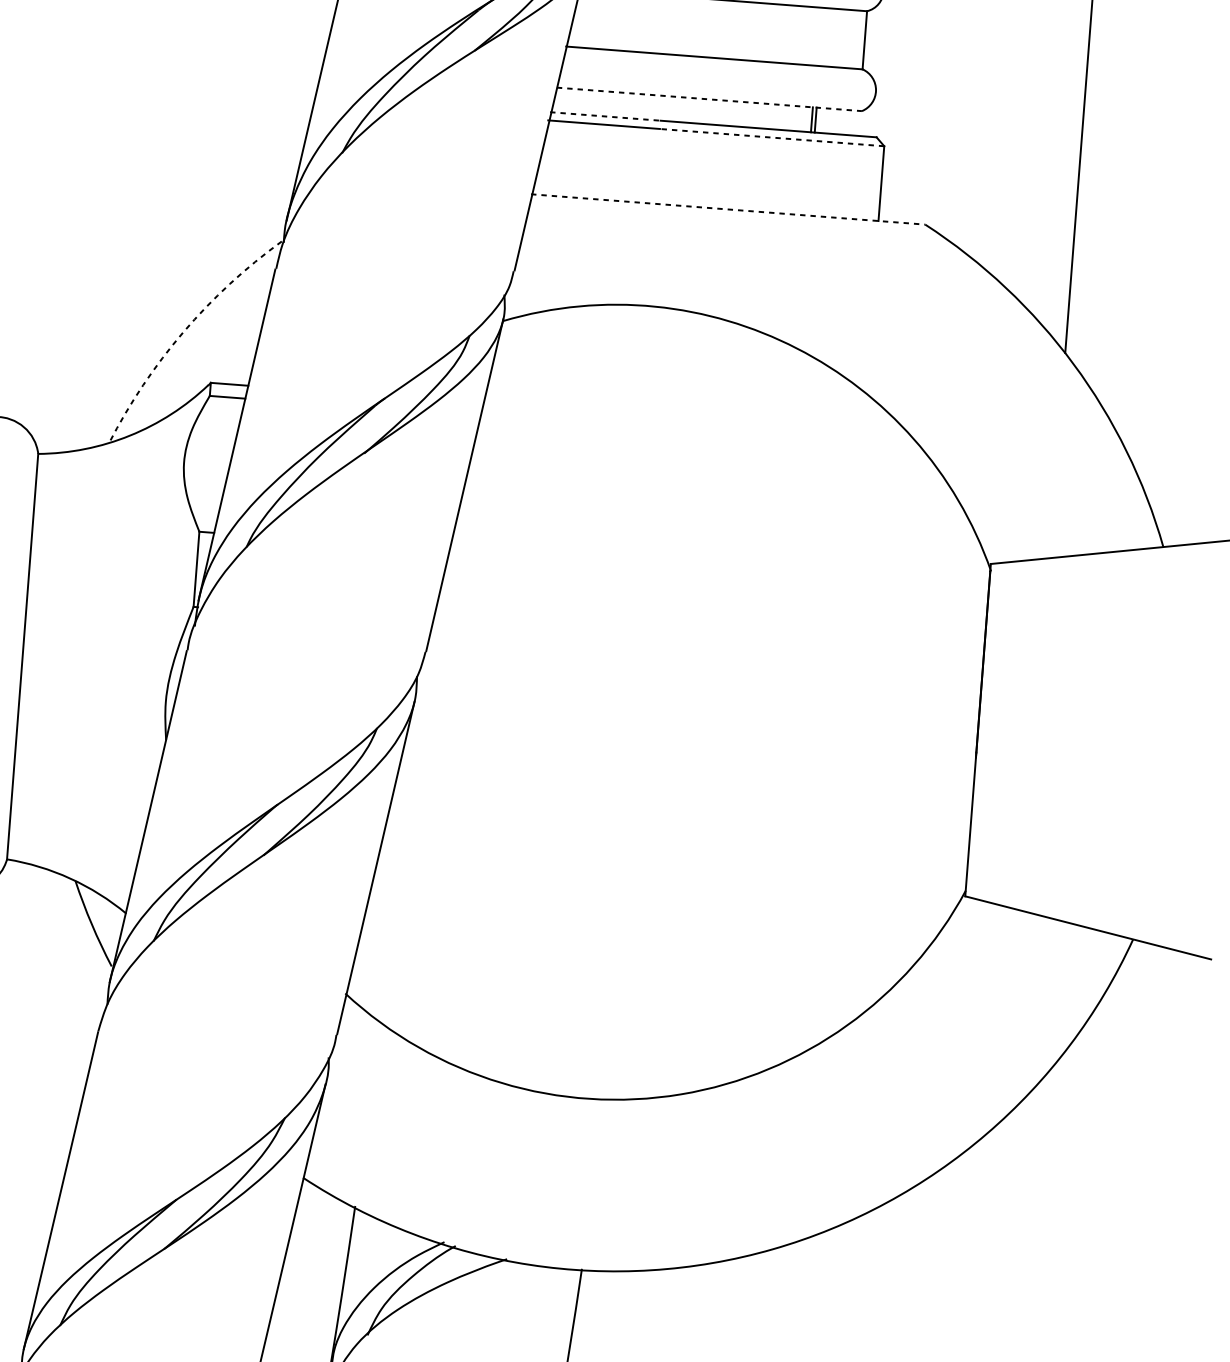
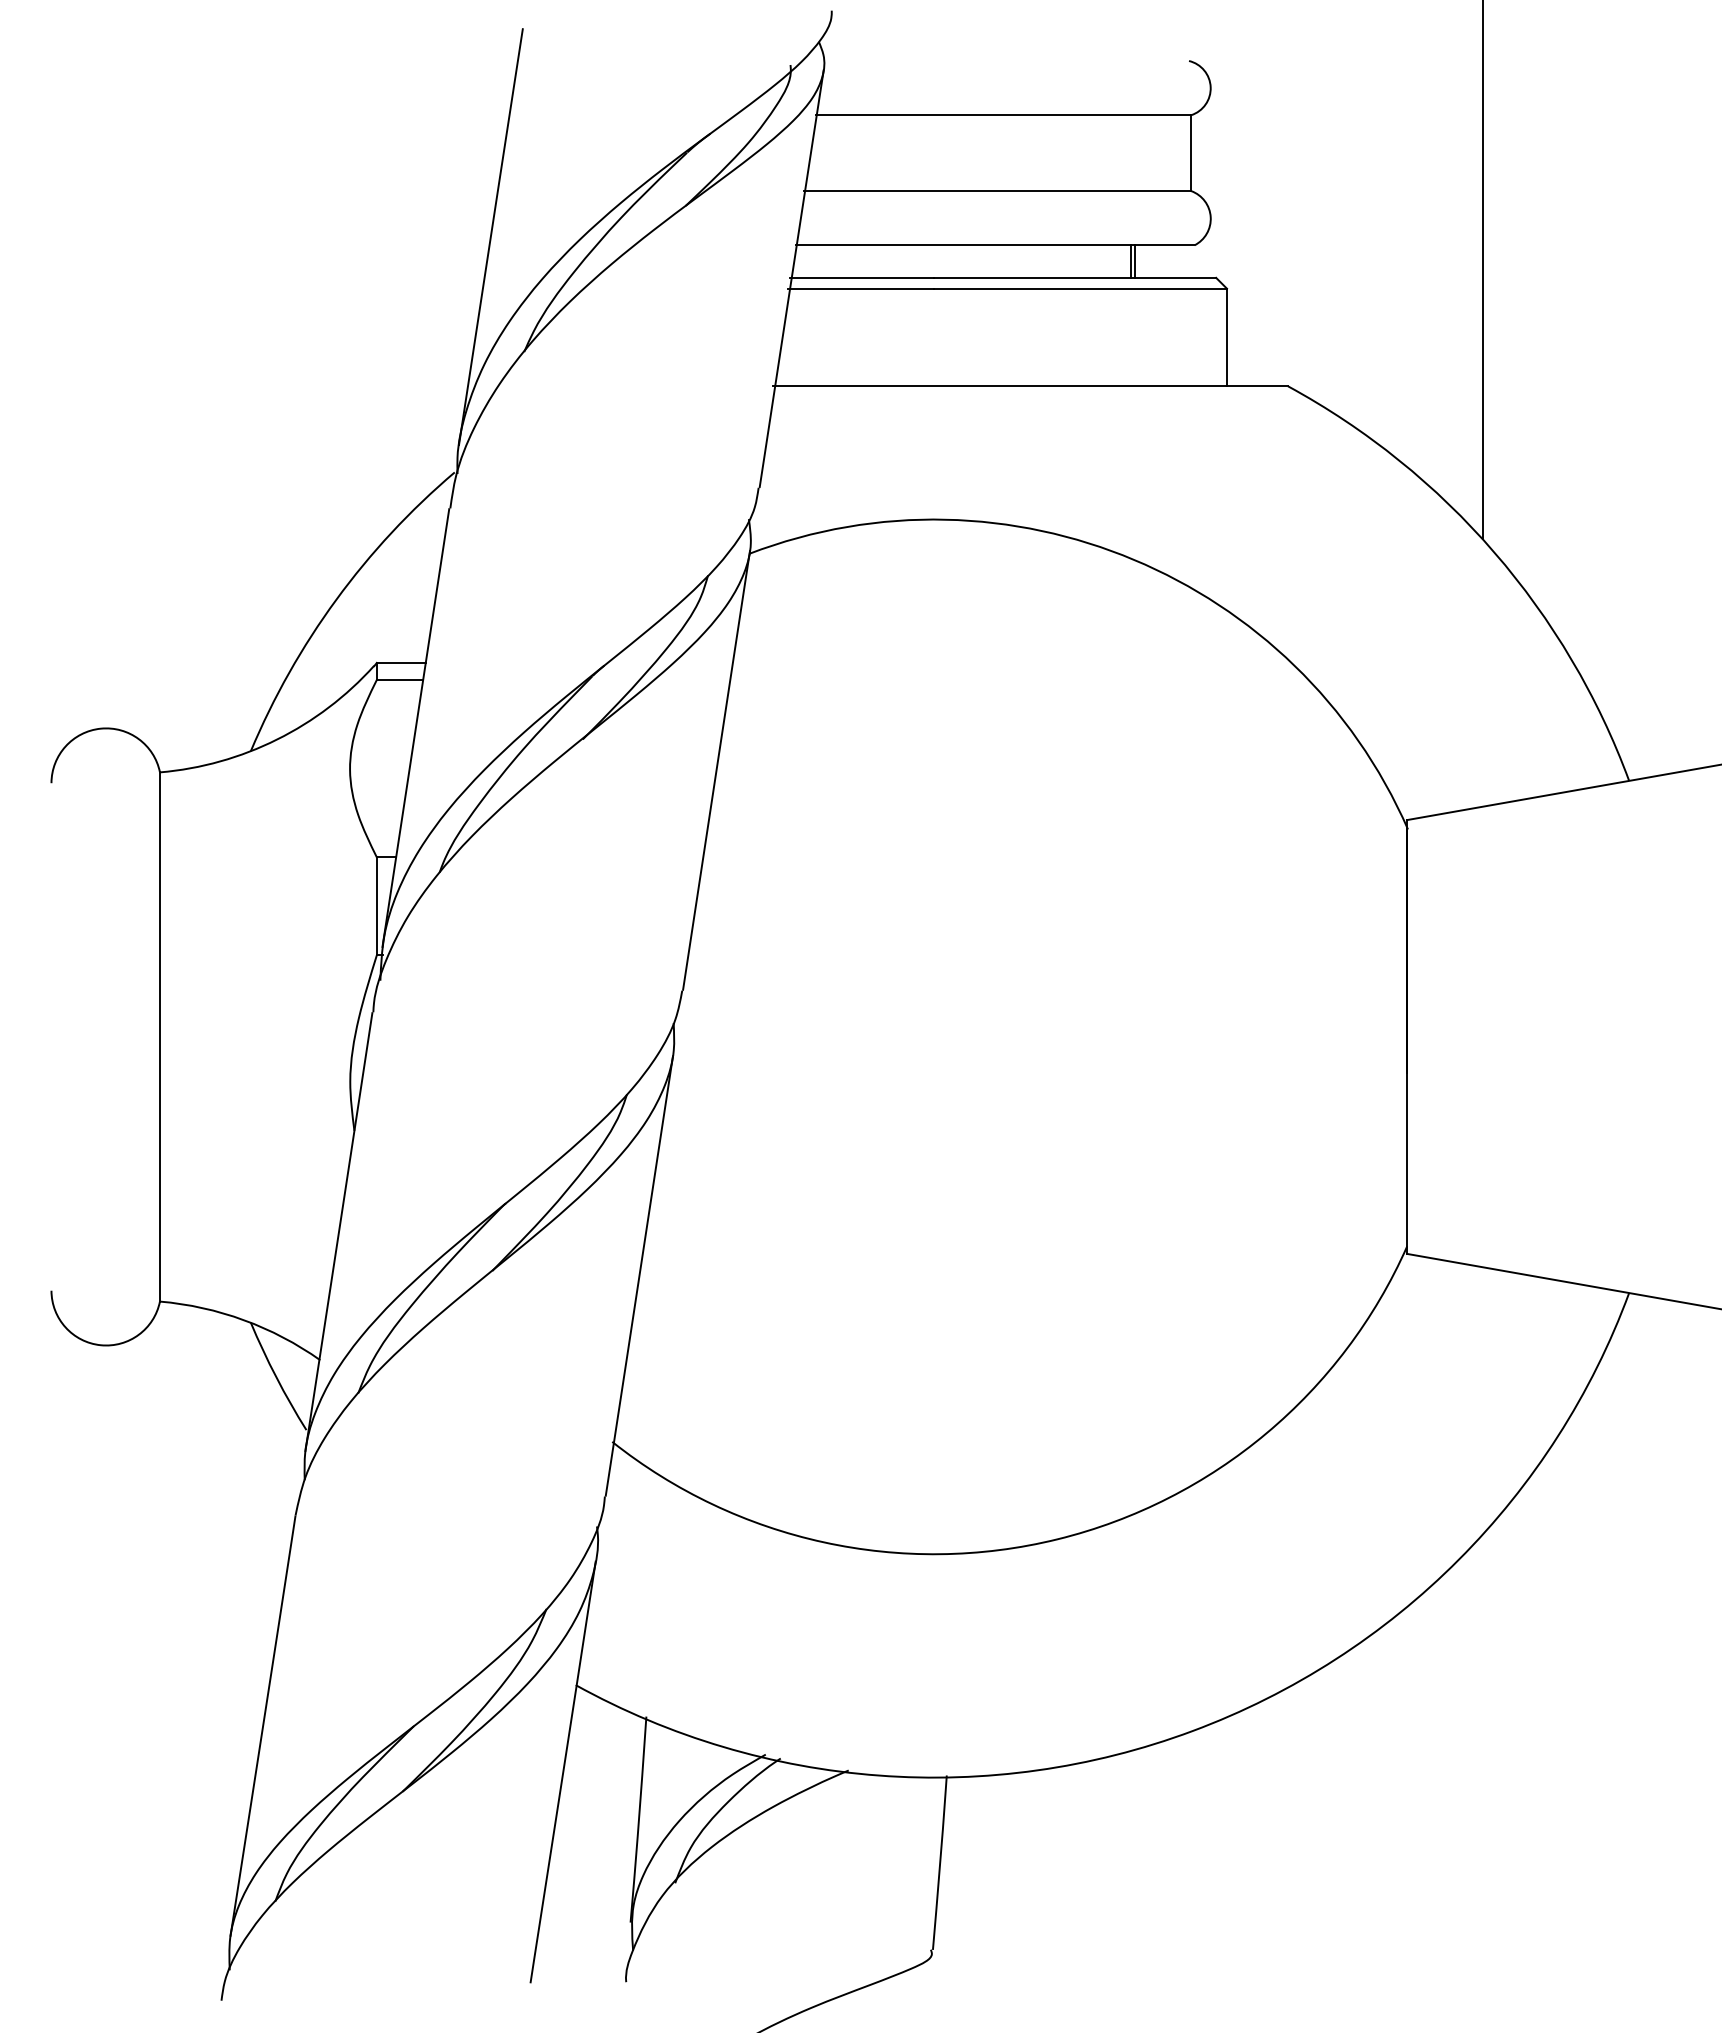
line: (709, 99) -> (995, 245), dashed -> solid
line: (605, 116) -> (862, 277), dashed -> solid
line: (772, 137) -> (1080, 288), dashed -> solid
line: (728, 209) -> (1031, 386), dashed -> solid
arc: (183, 331) -> (336, 599), dashed -> solid

